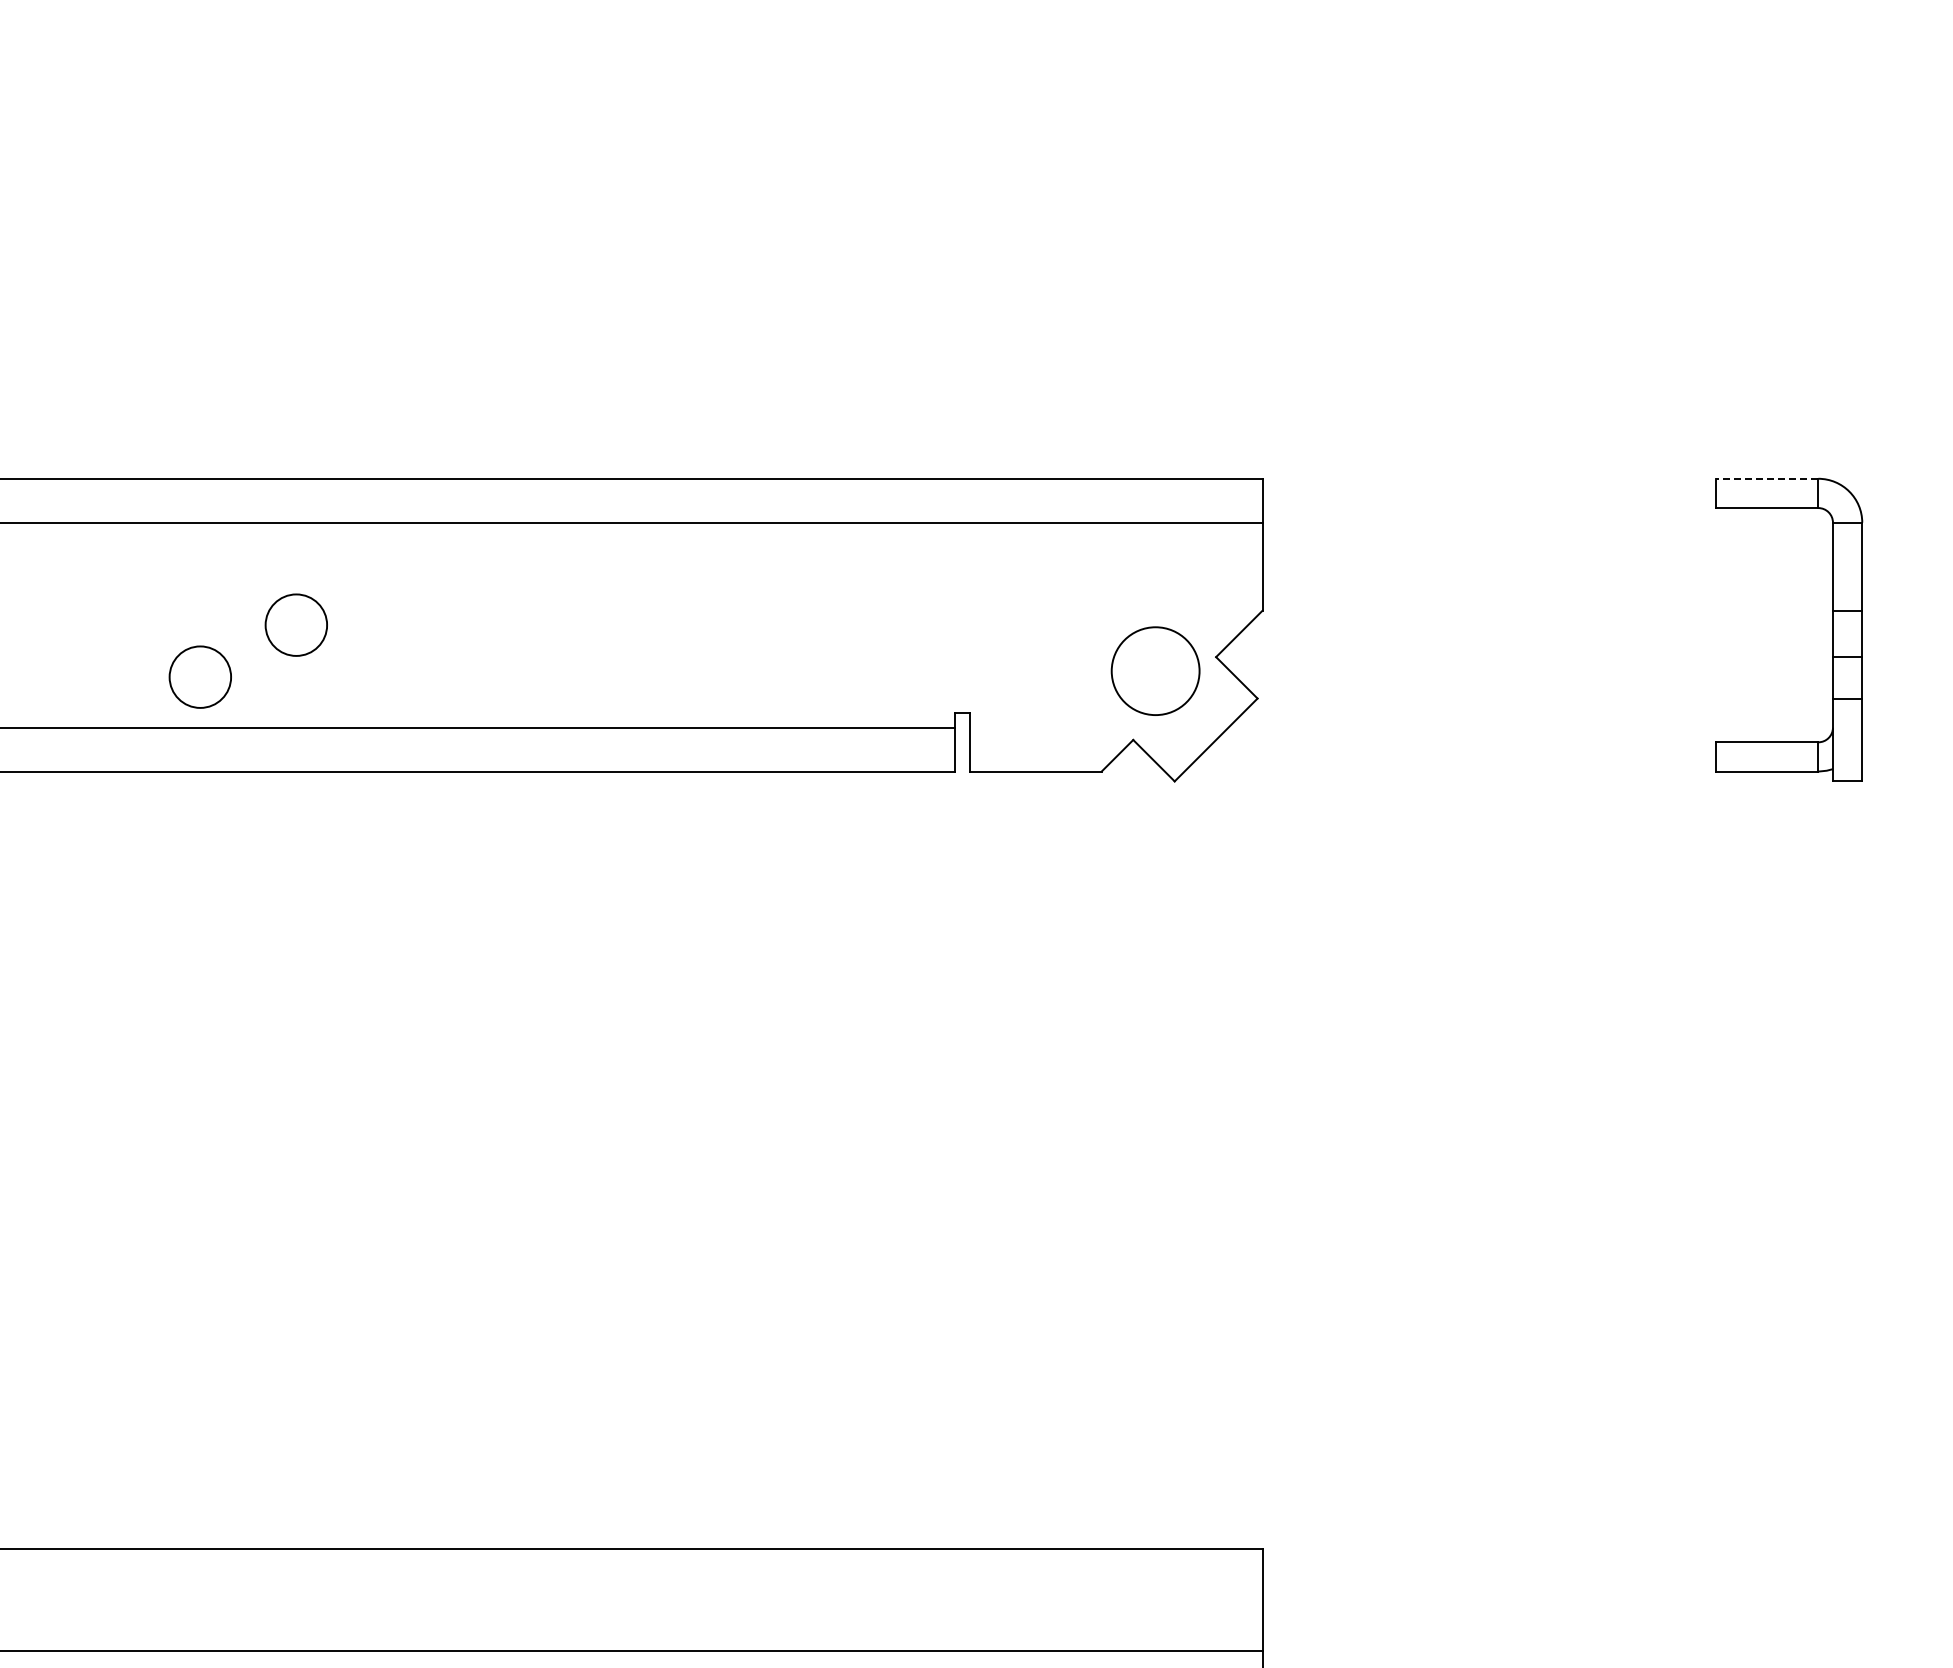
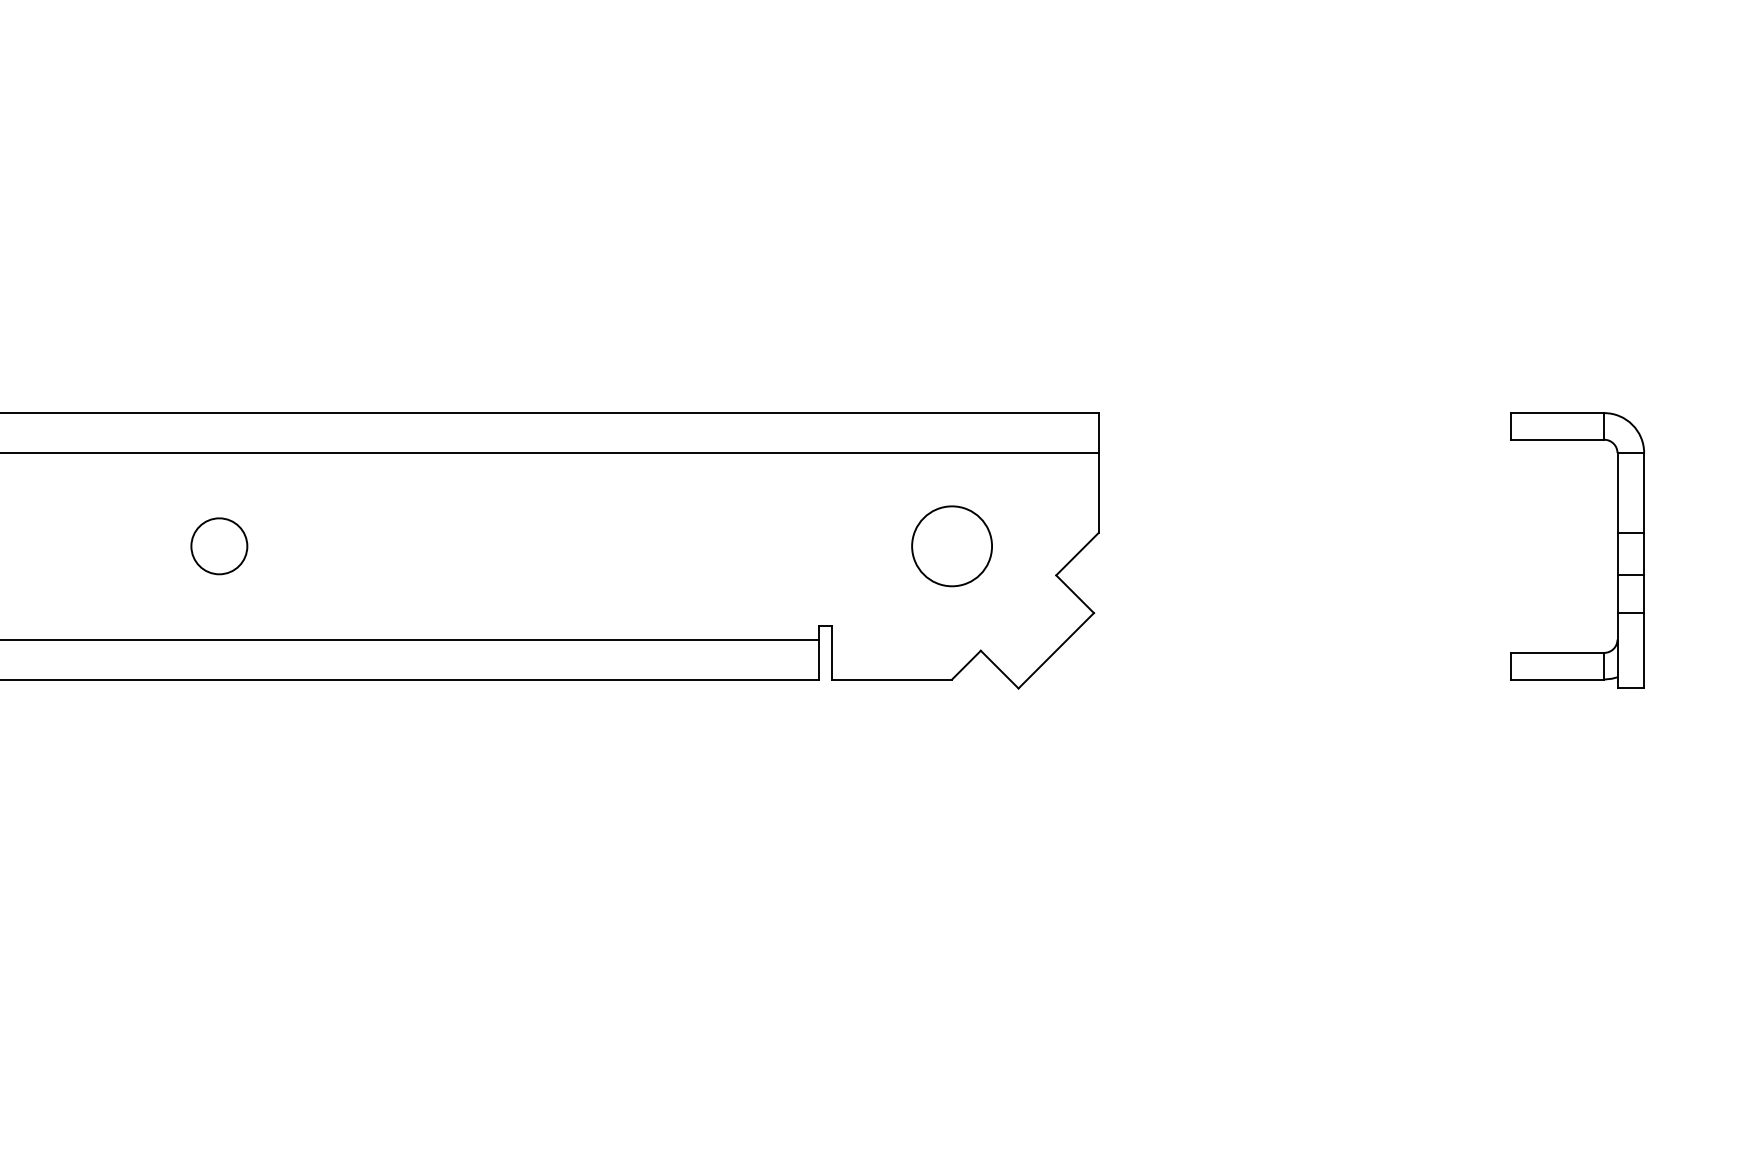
line: (1766, 478) -> (1557, 412), dashed -> solid
circle: (1155, 670) -> (951, 545), moved
circle: (199, 676) -> (131, 593), removed

